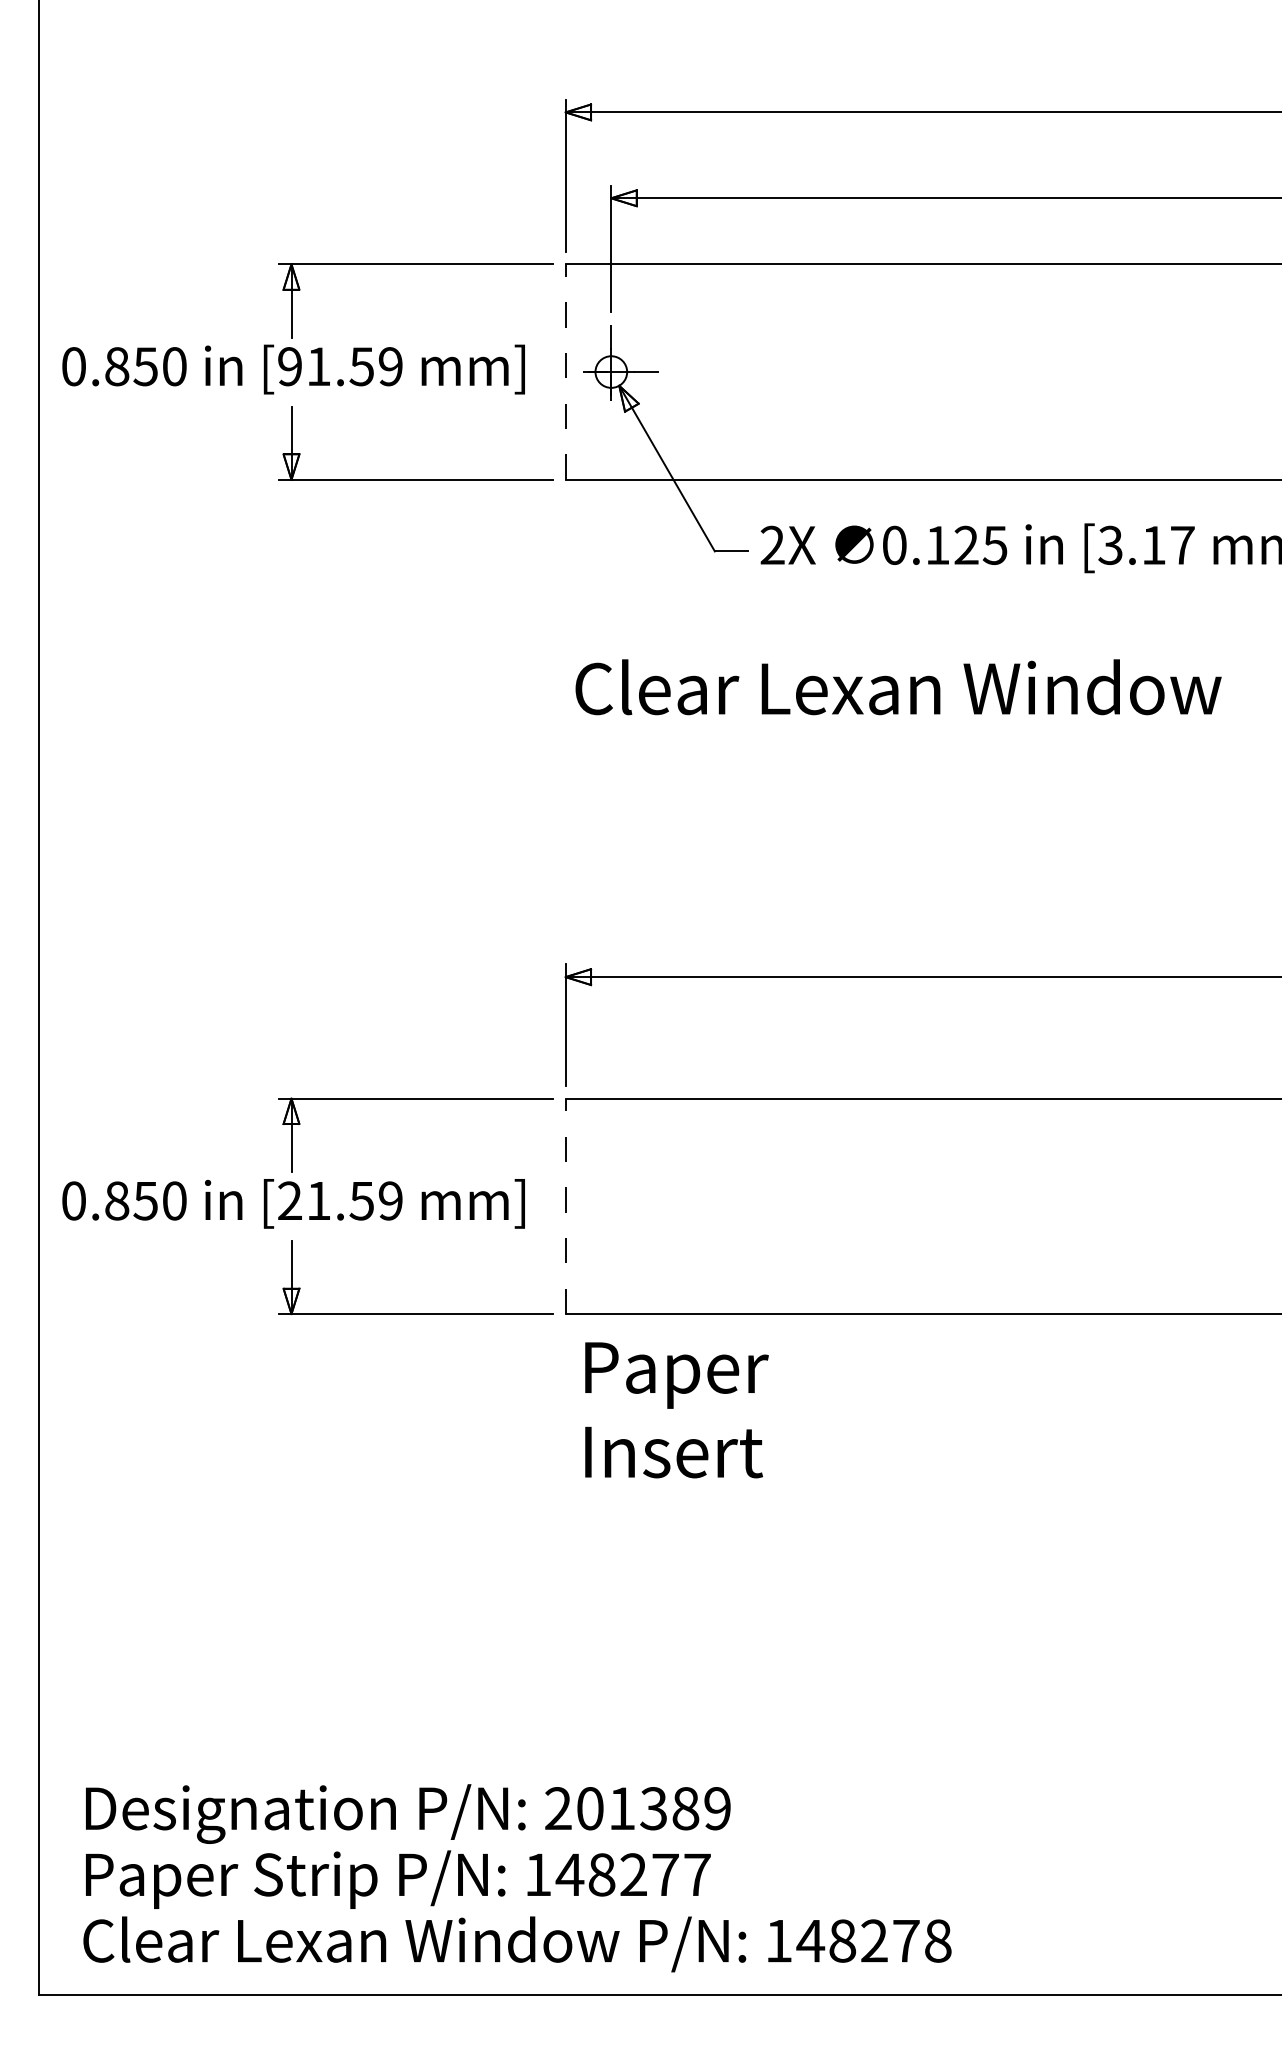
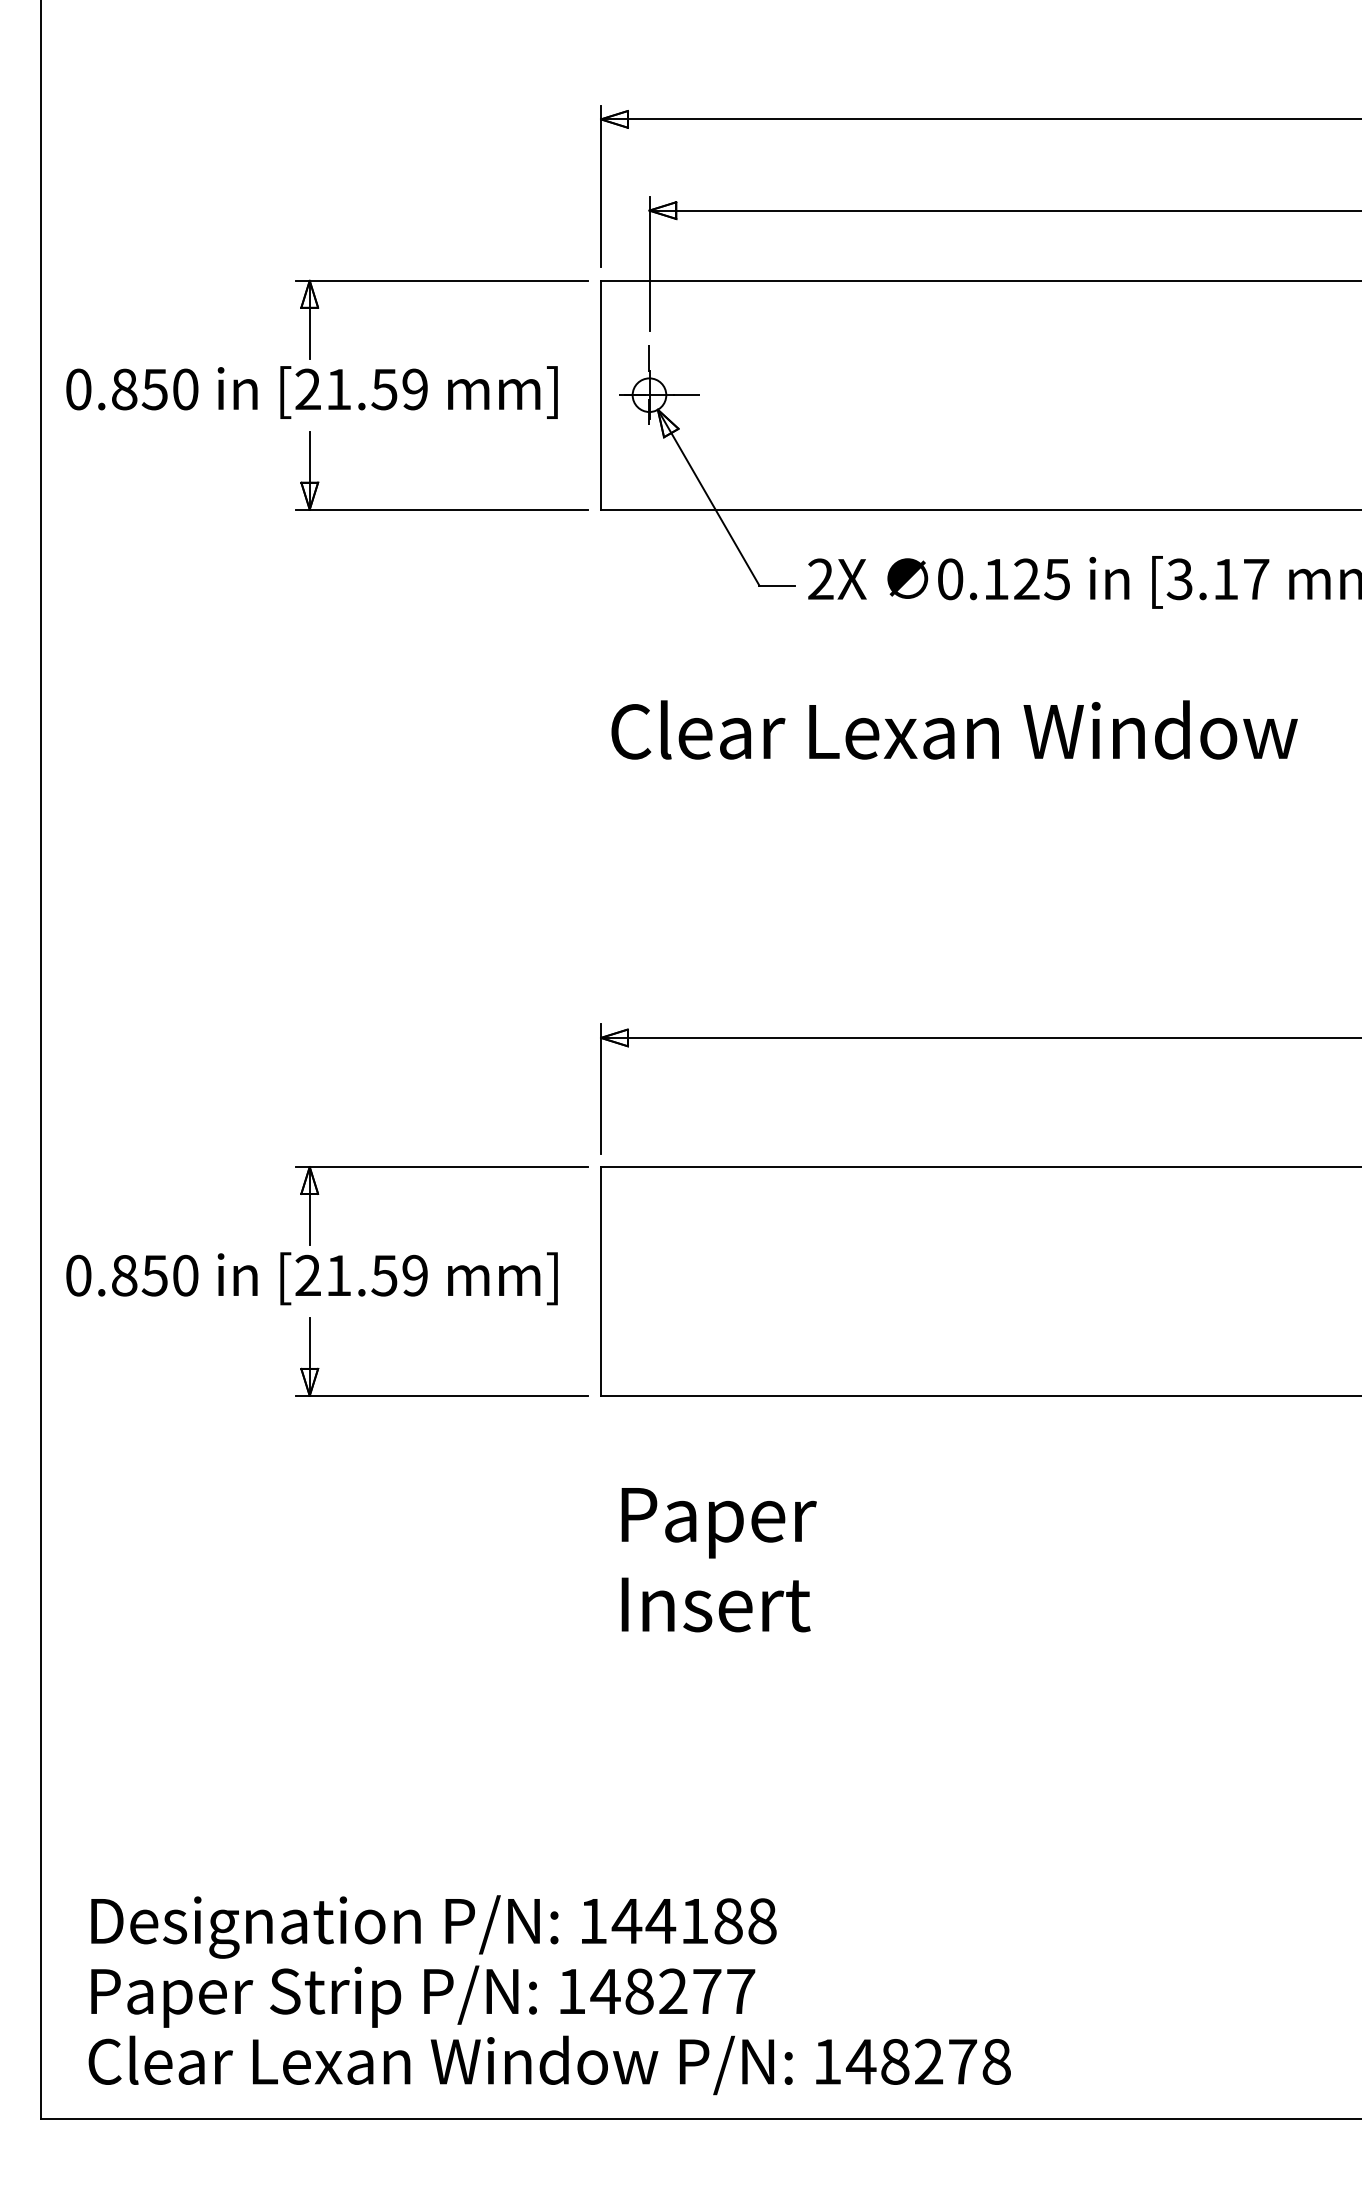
text: (289, 366) -> (307, 389), [91.59 -> [21.59
line: (566, 371) -> (601, 394), dashed -> solid
line: (566, 1205) -> (601, 1280), dashed -> solid
text: (676, 1410) -> (718, 1560), moved
text: (637, 1808) -> (677, 1921), 201389 -> 144188

